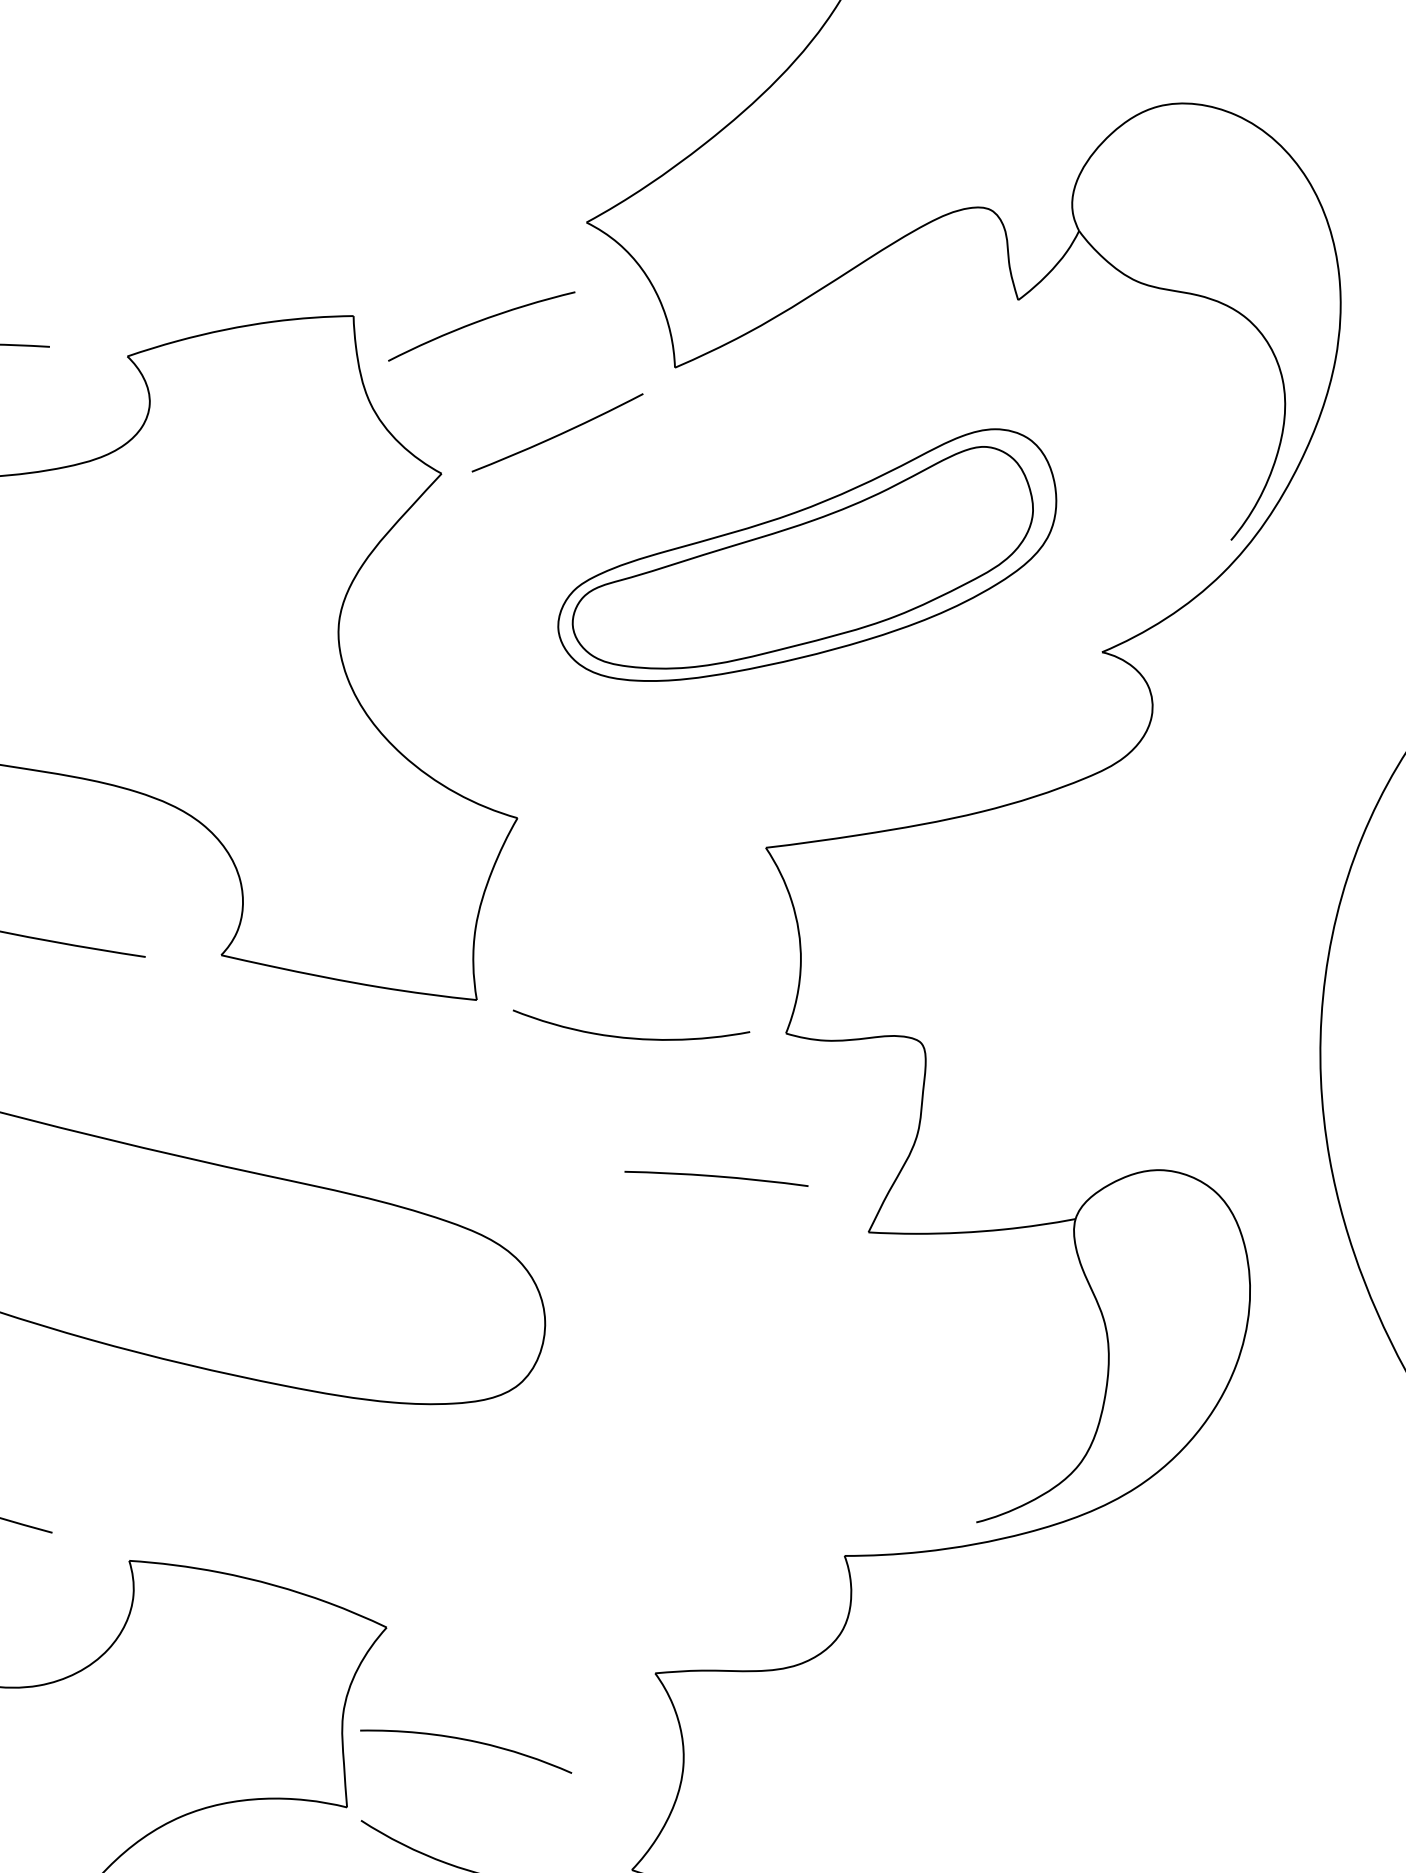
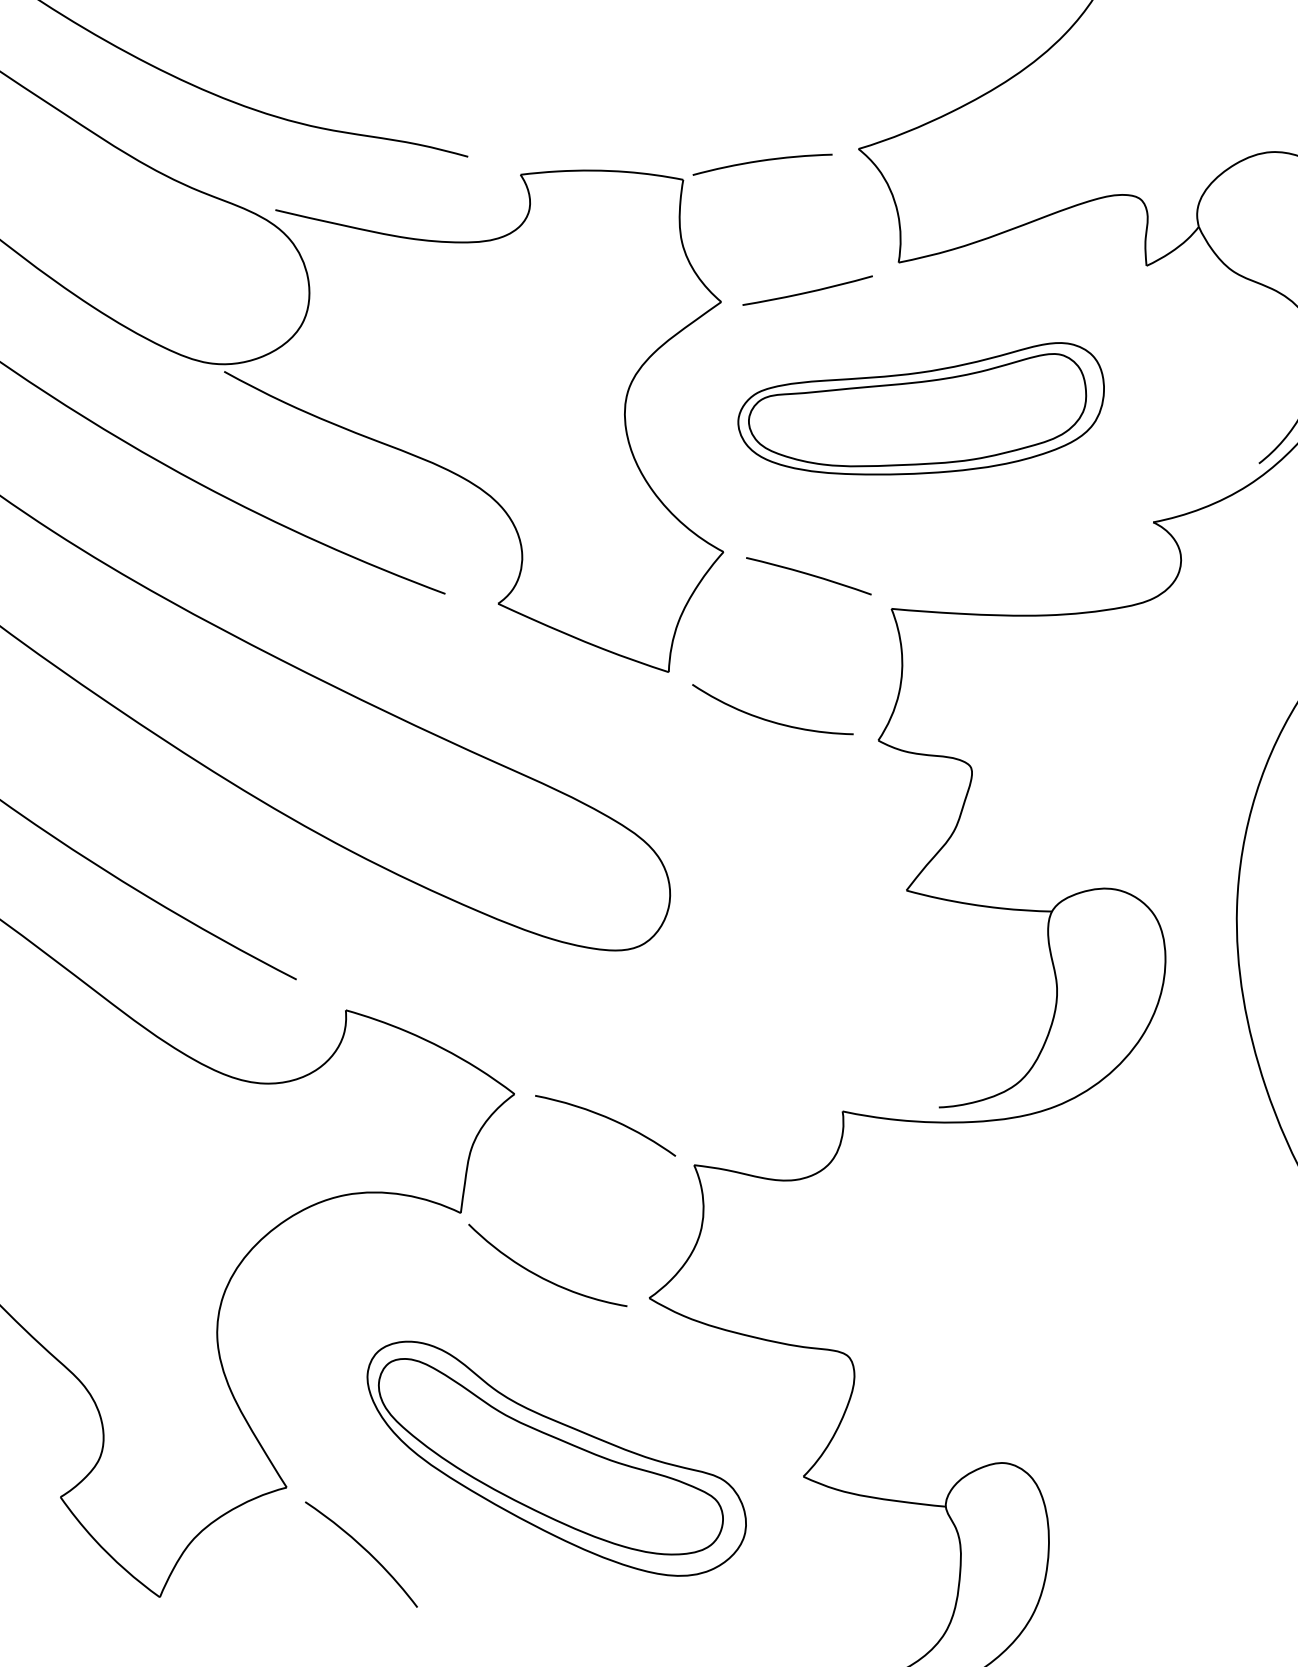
curve: (480, 321) -> (762, 161), moved
part: (806, 561) -> (920, 408), moved
curve: (715, 1177) -> (808, 575), moved
curve: (468, 1742) -> (608, 1119), moved

